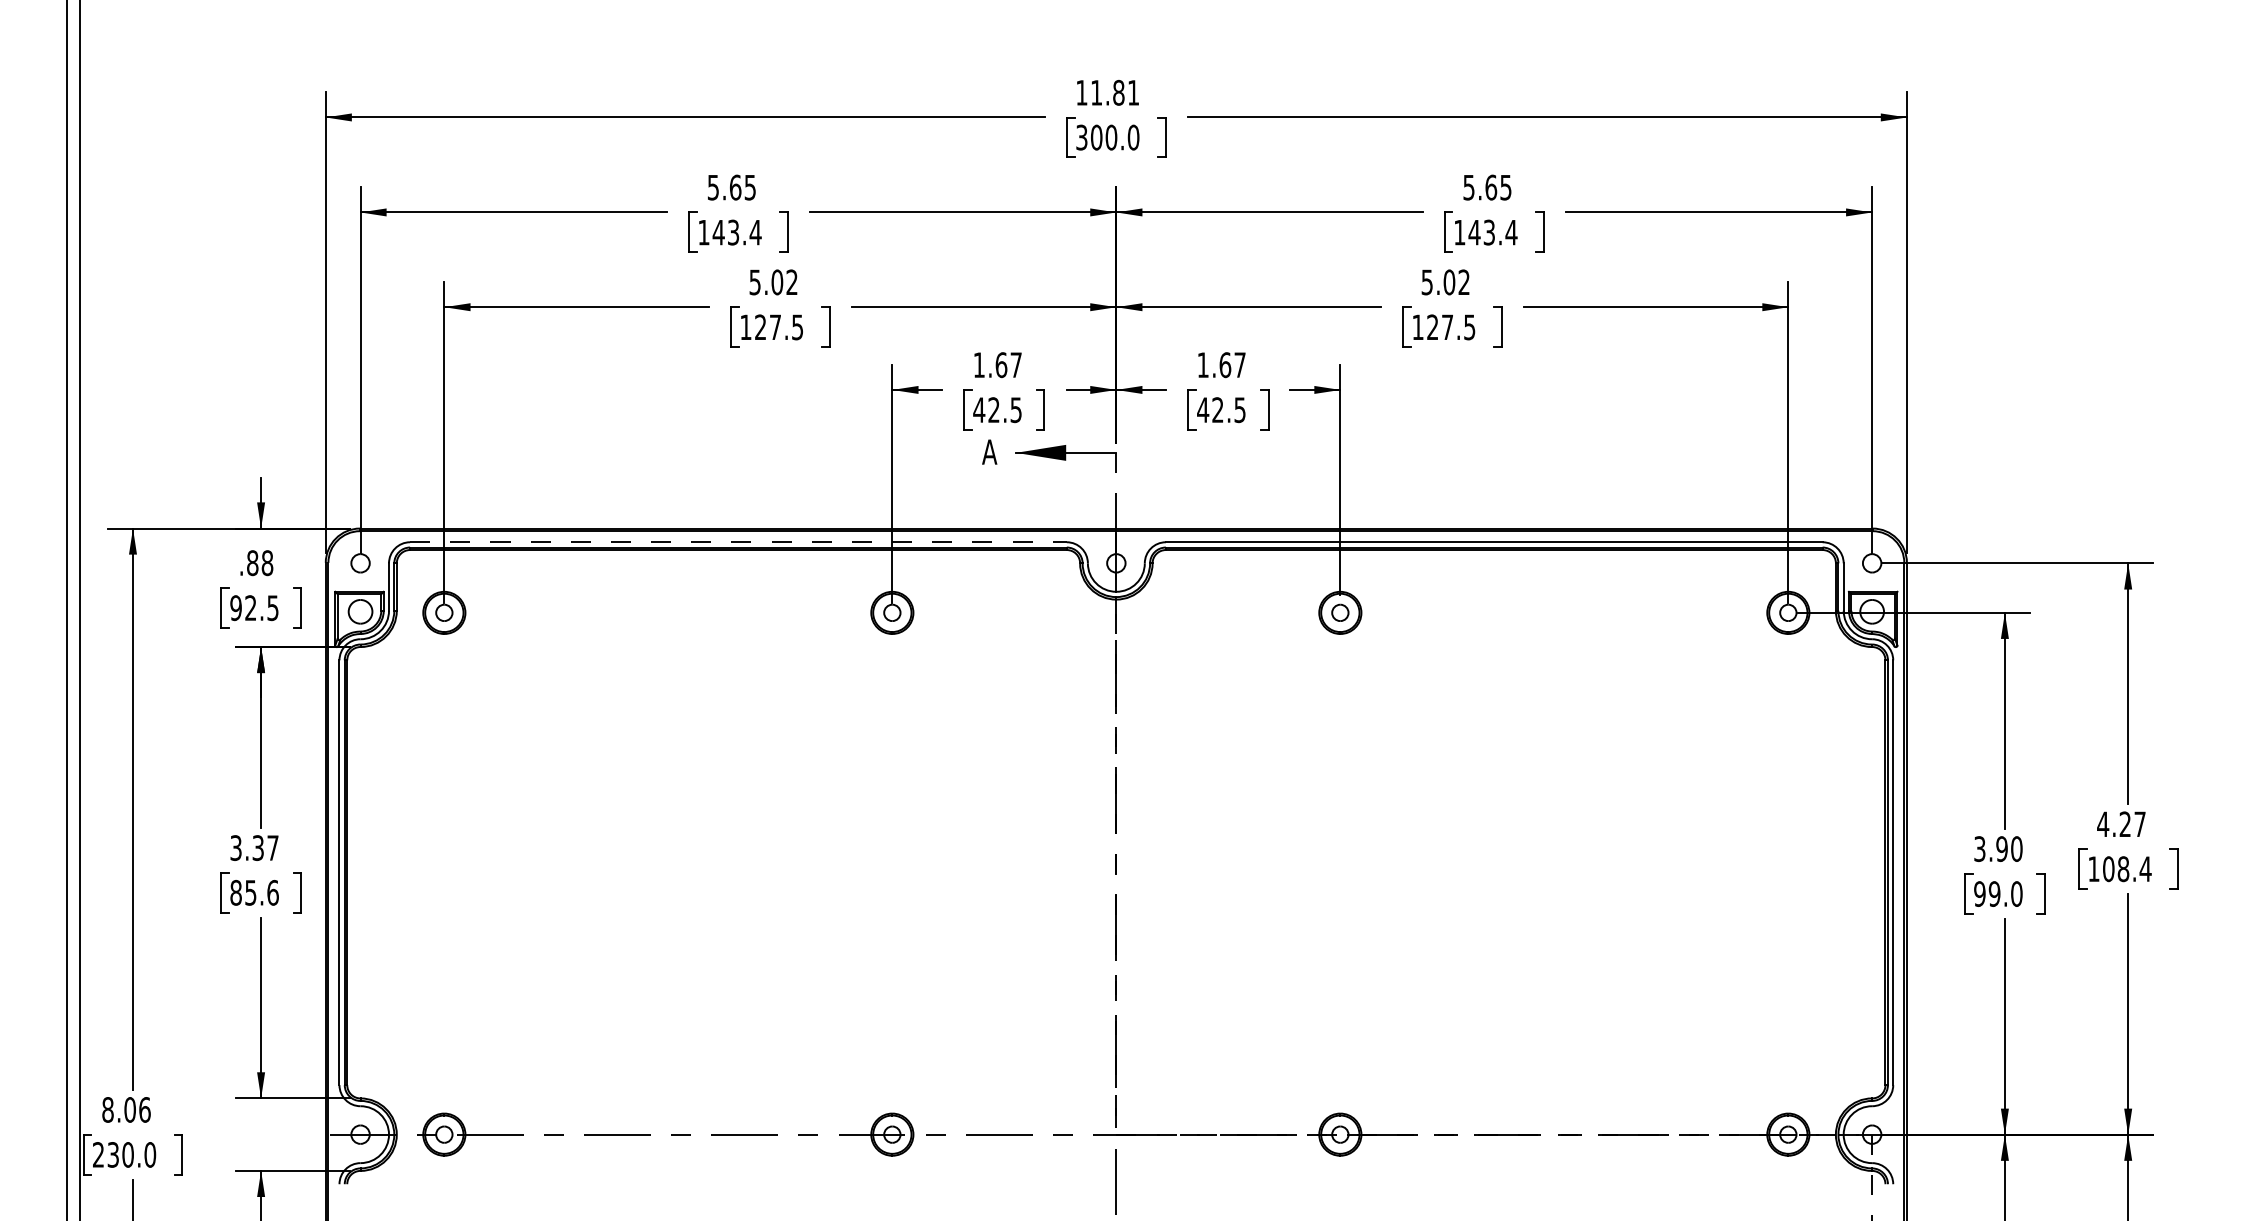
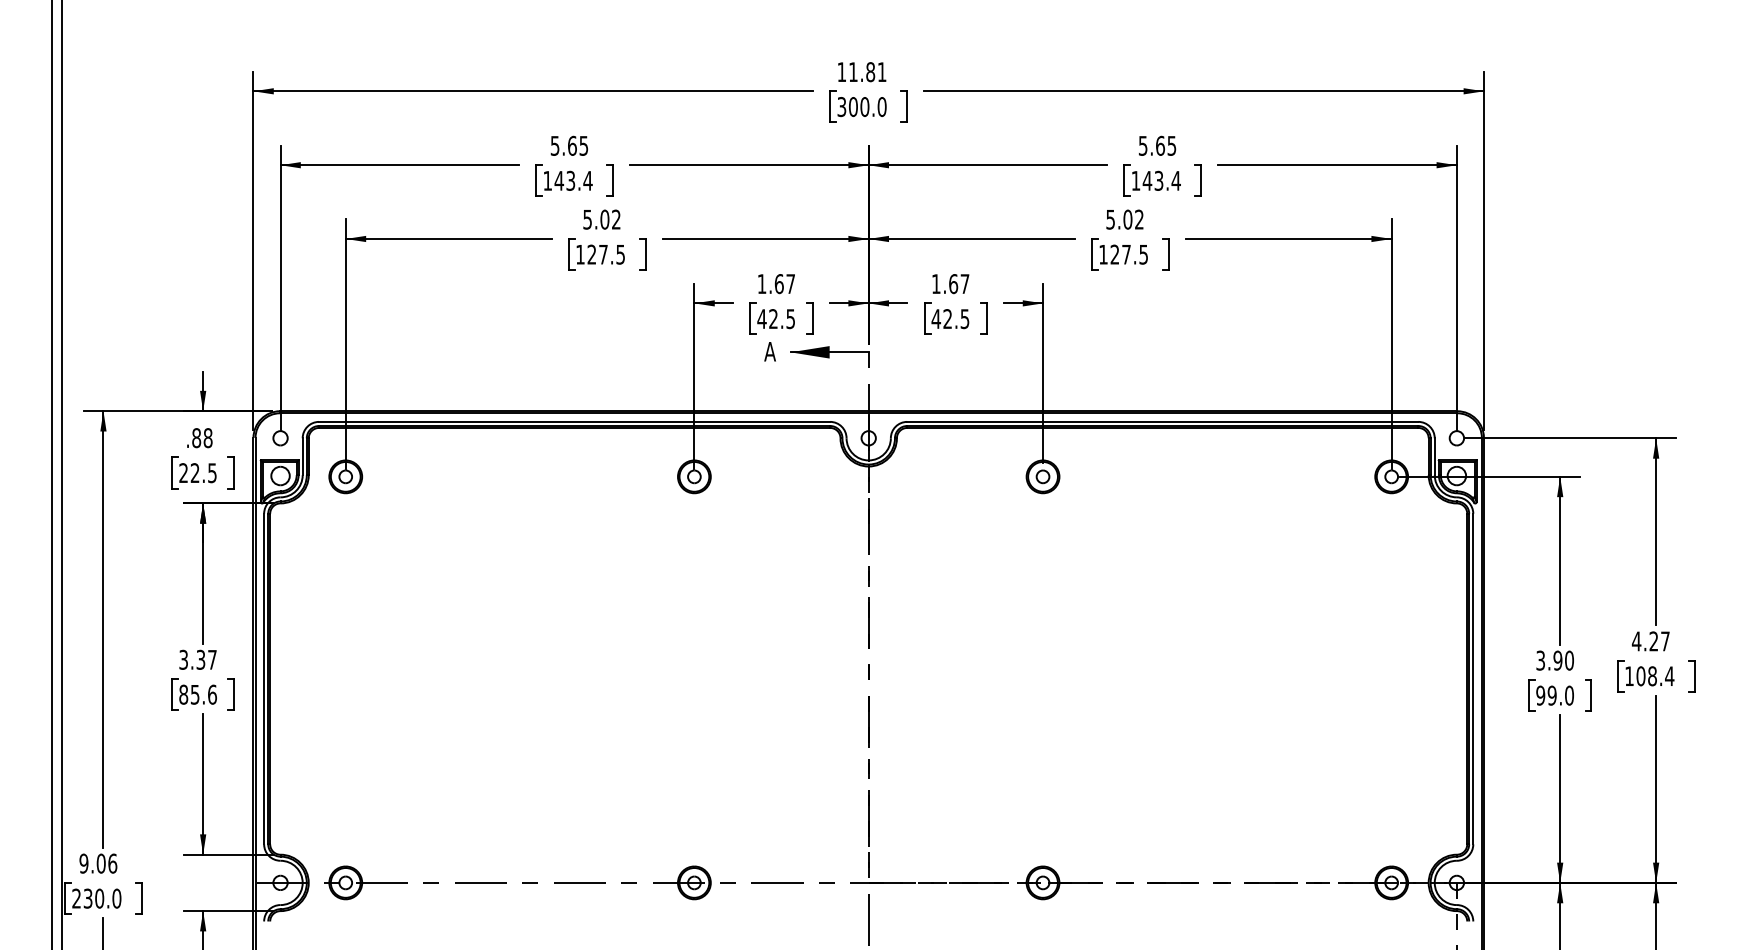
line: (738, 541) -> (574, 421), dashed -> solid
text: (235, 608) -> (183, 473), 92.5 -> 22.5
text: (107, 1109) -> (83, 863), 8.06 -> 9.06

